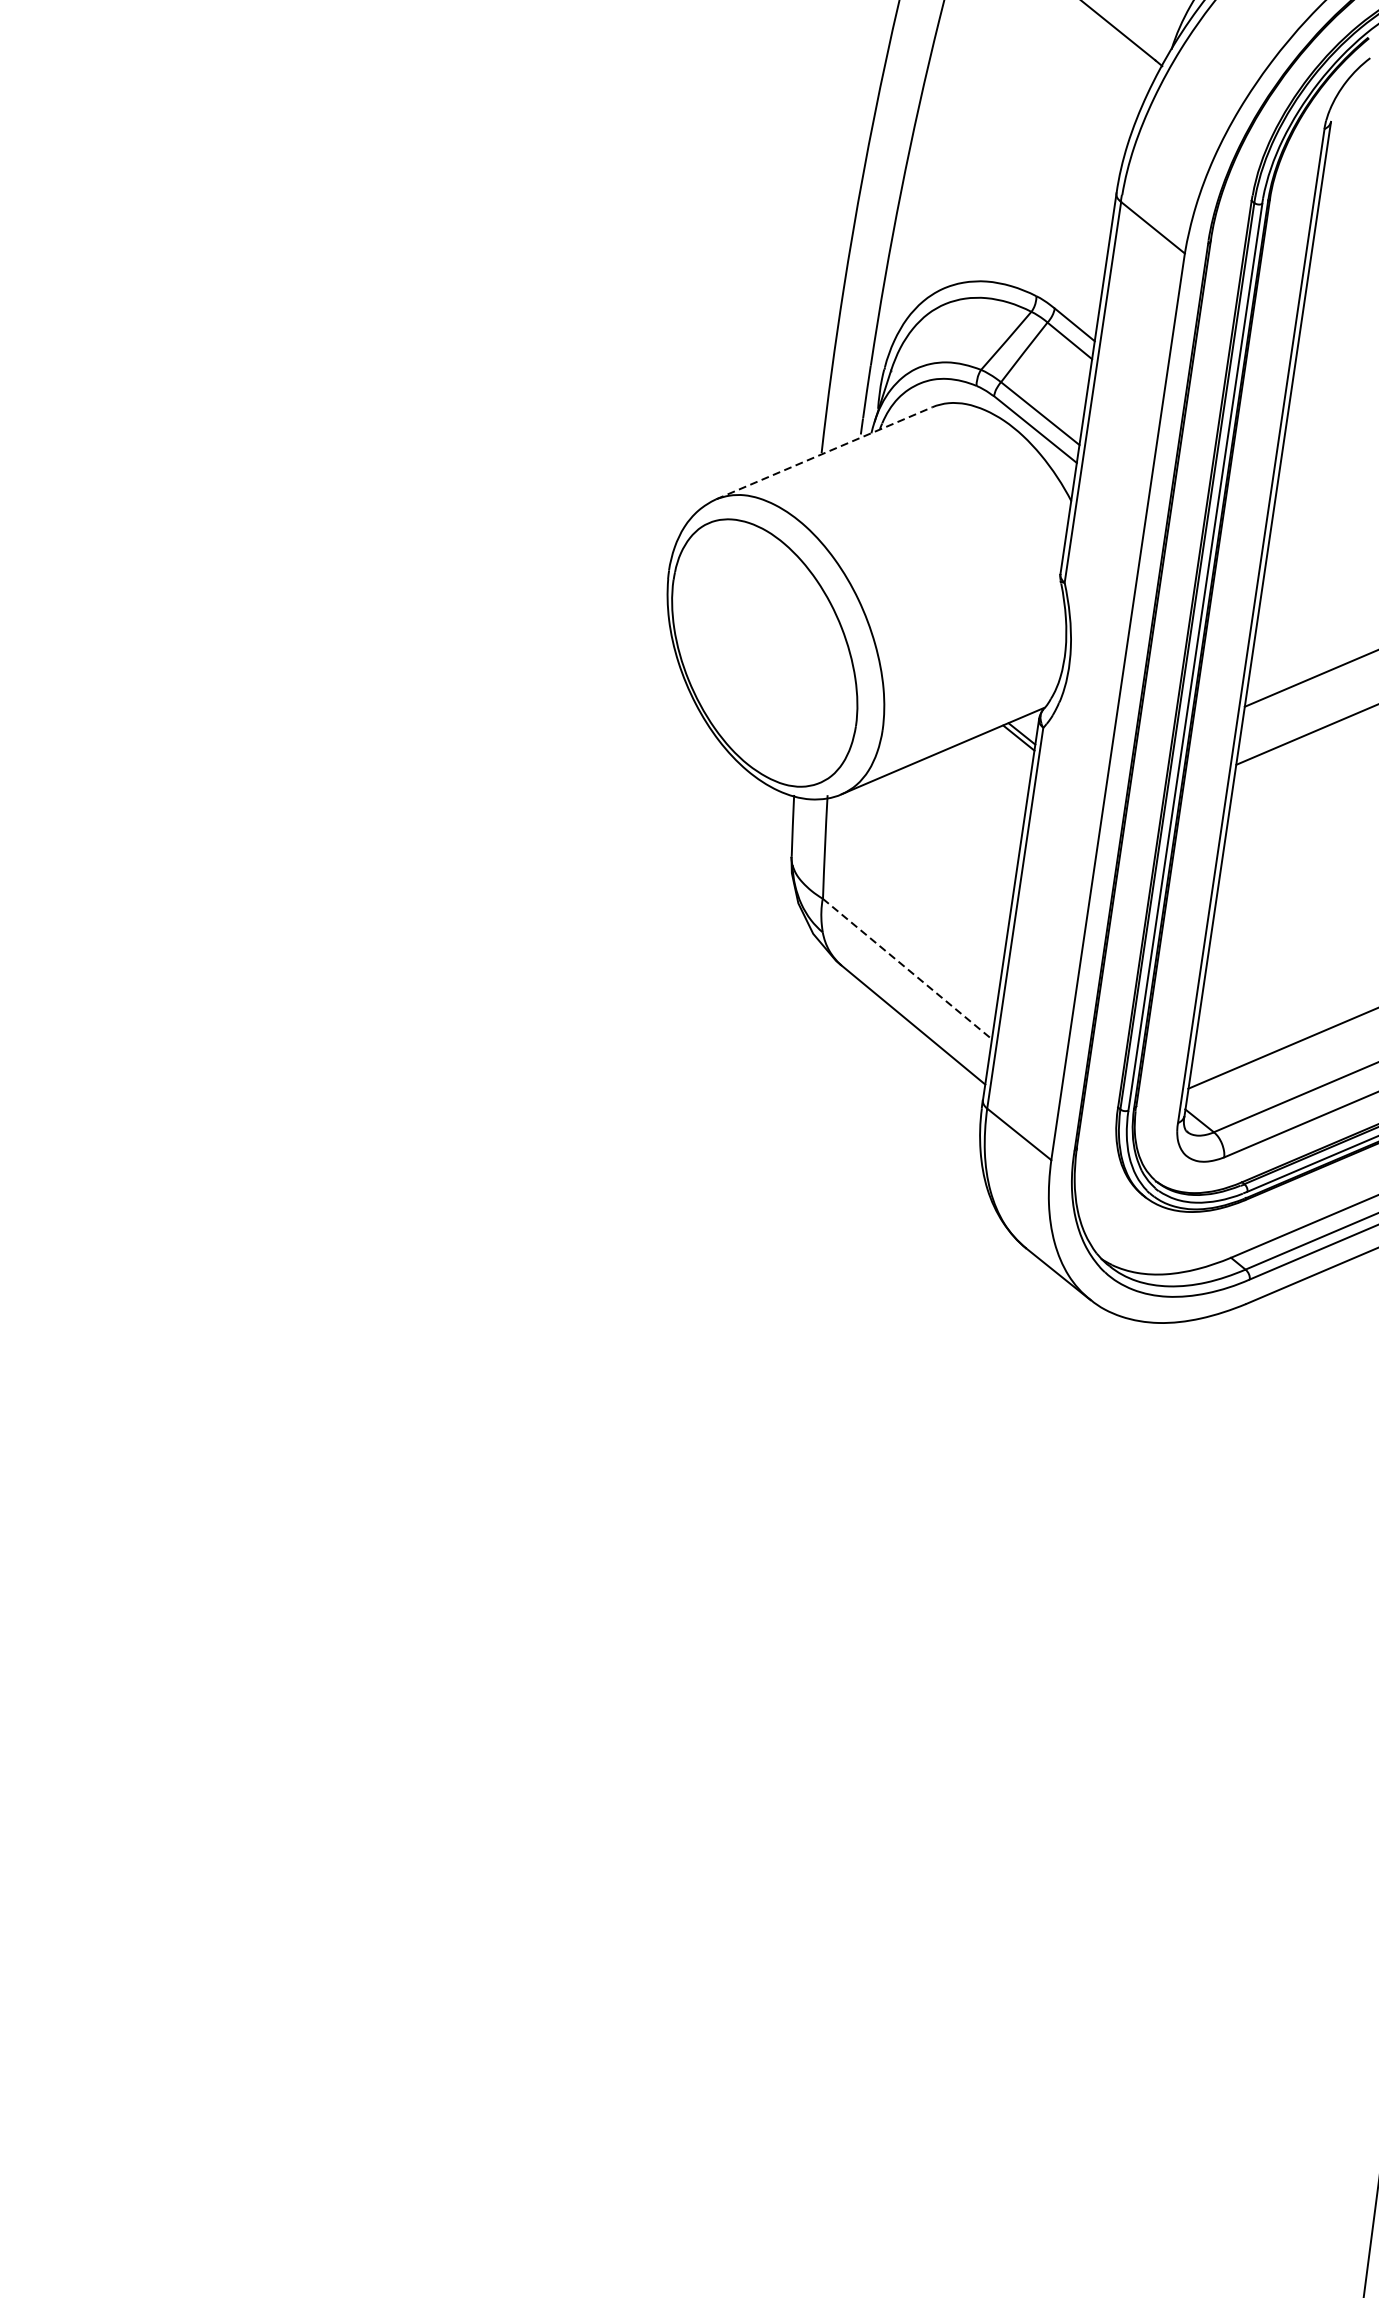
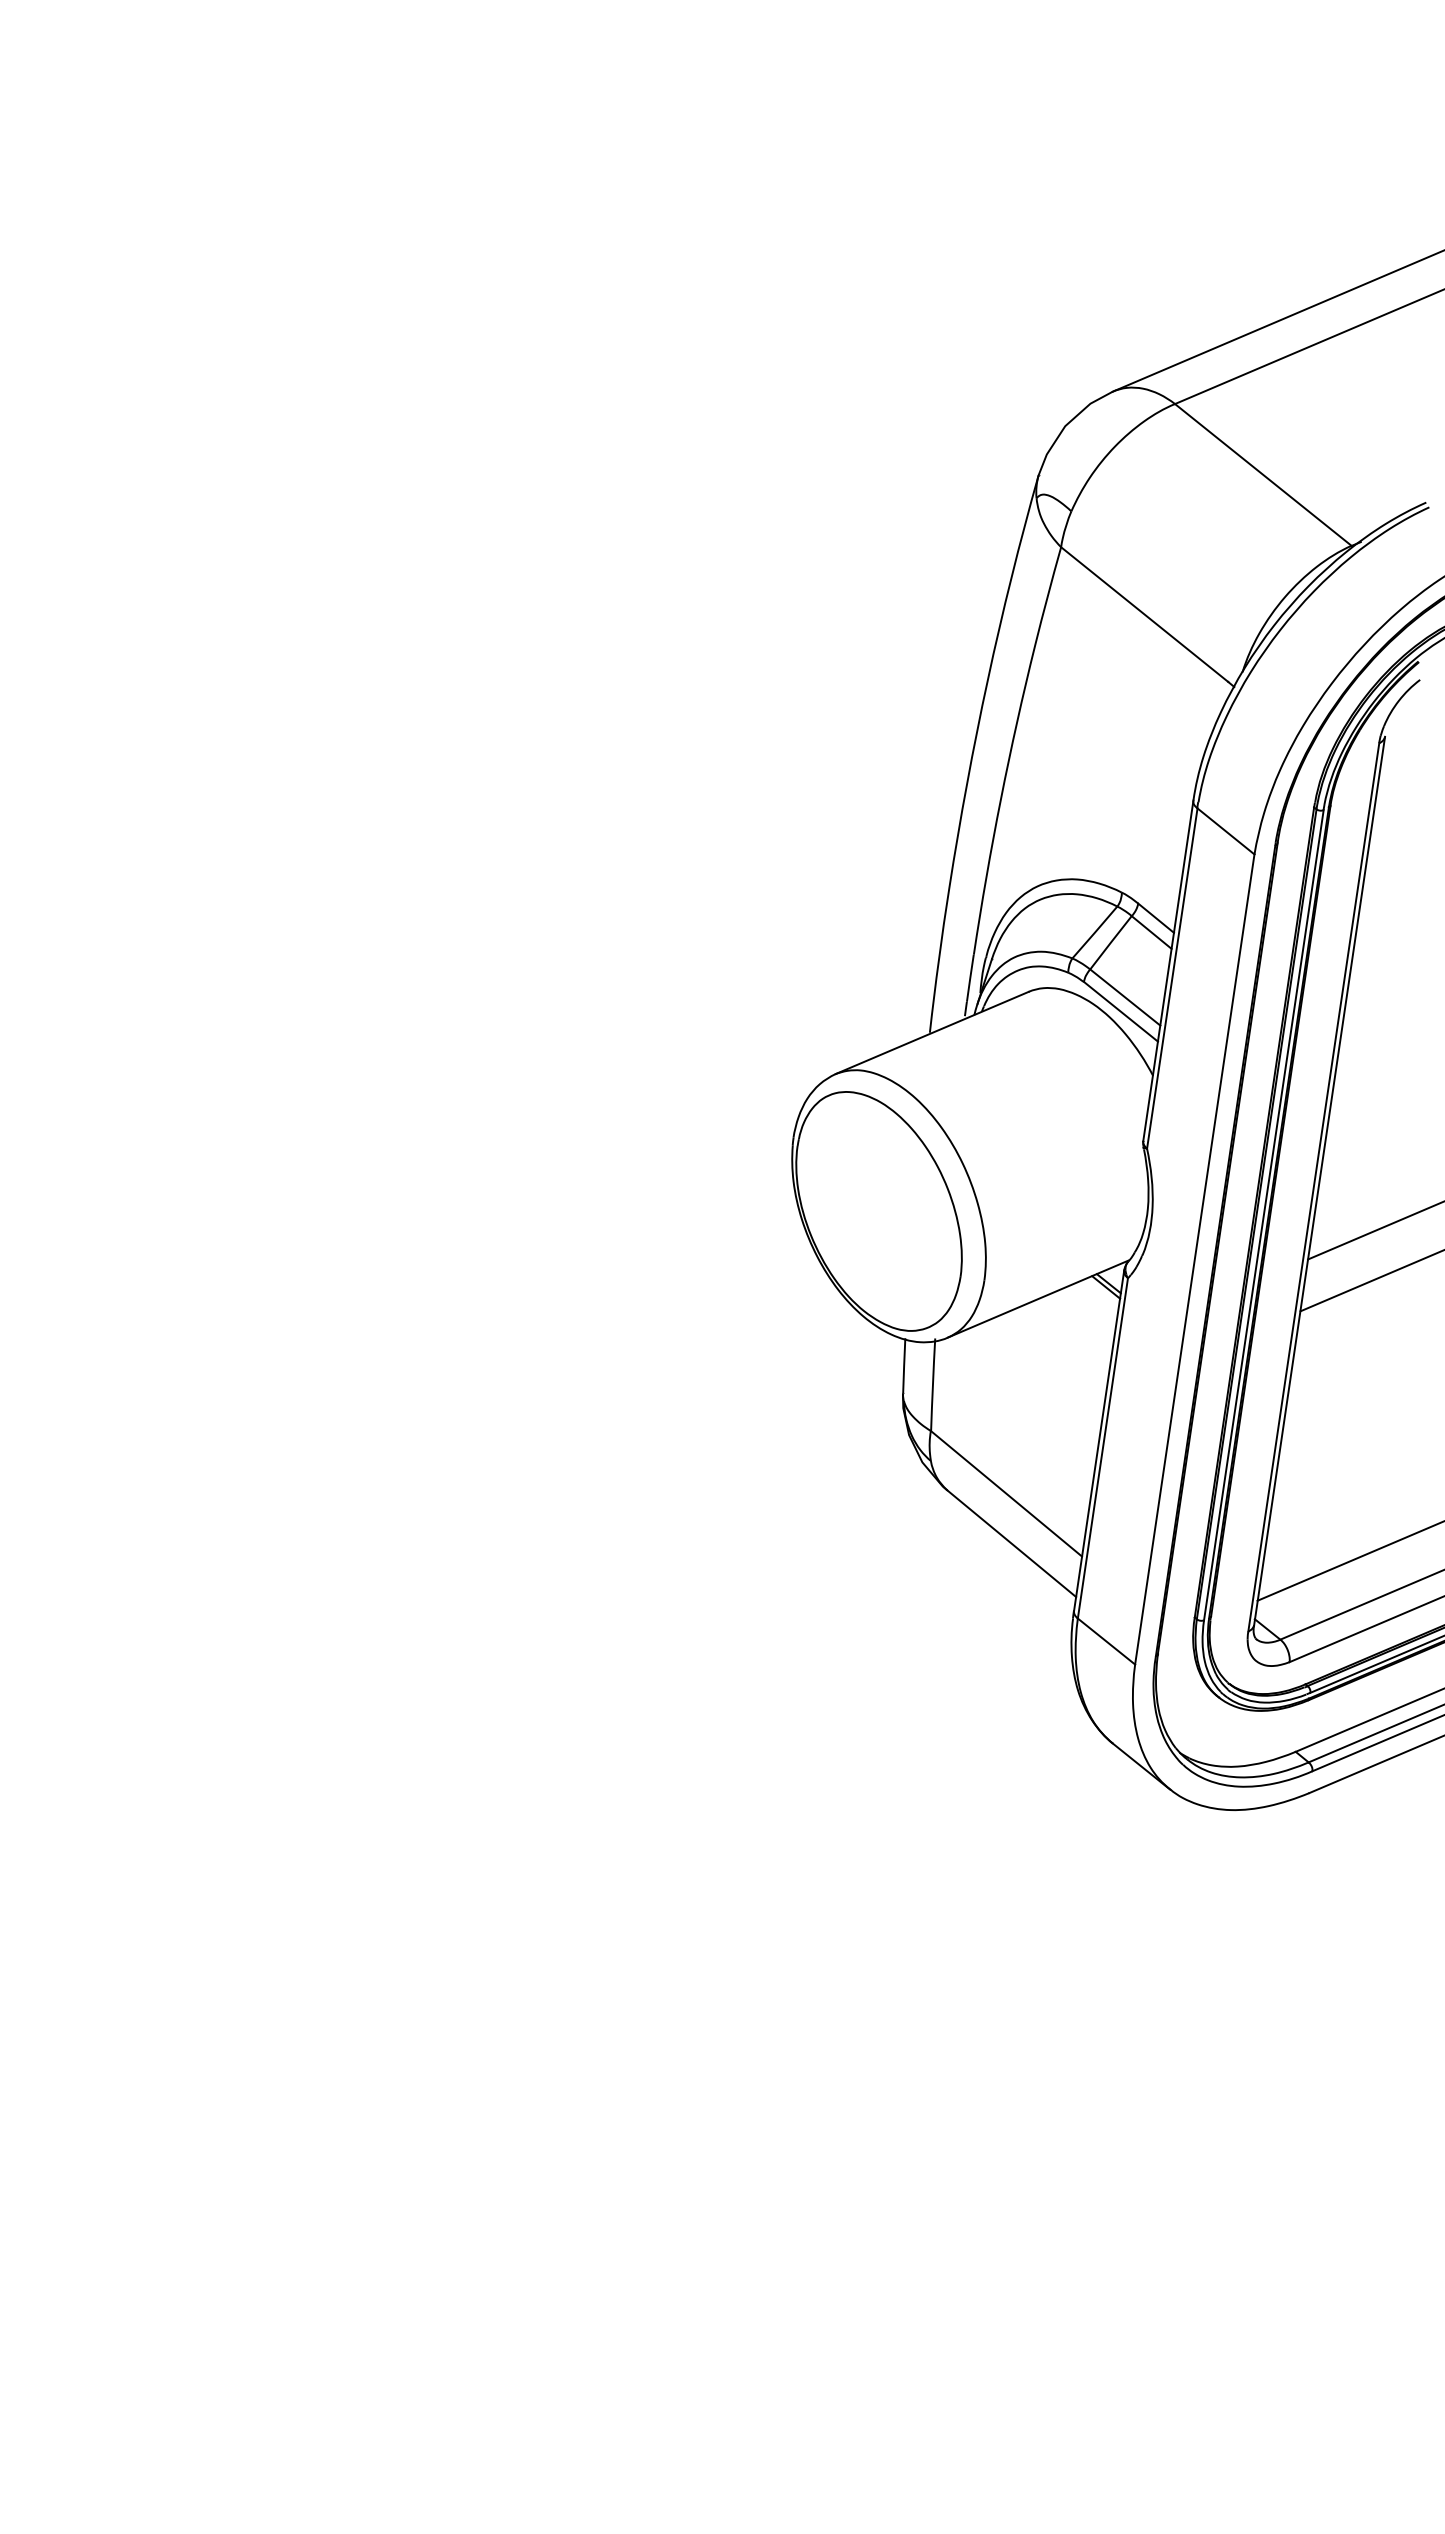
line: (824, 452) -> (932, 1032), dashed -> solid
line: (907, 969) -> (1006, 1494), dashed -> solid

